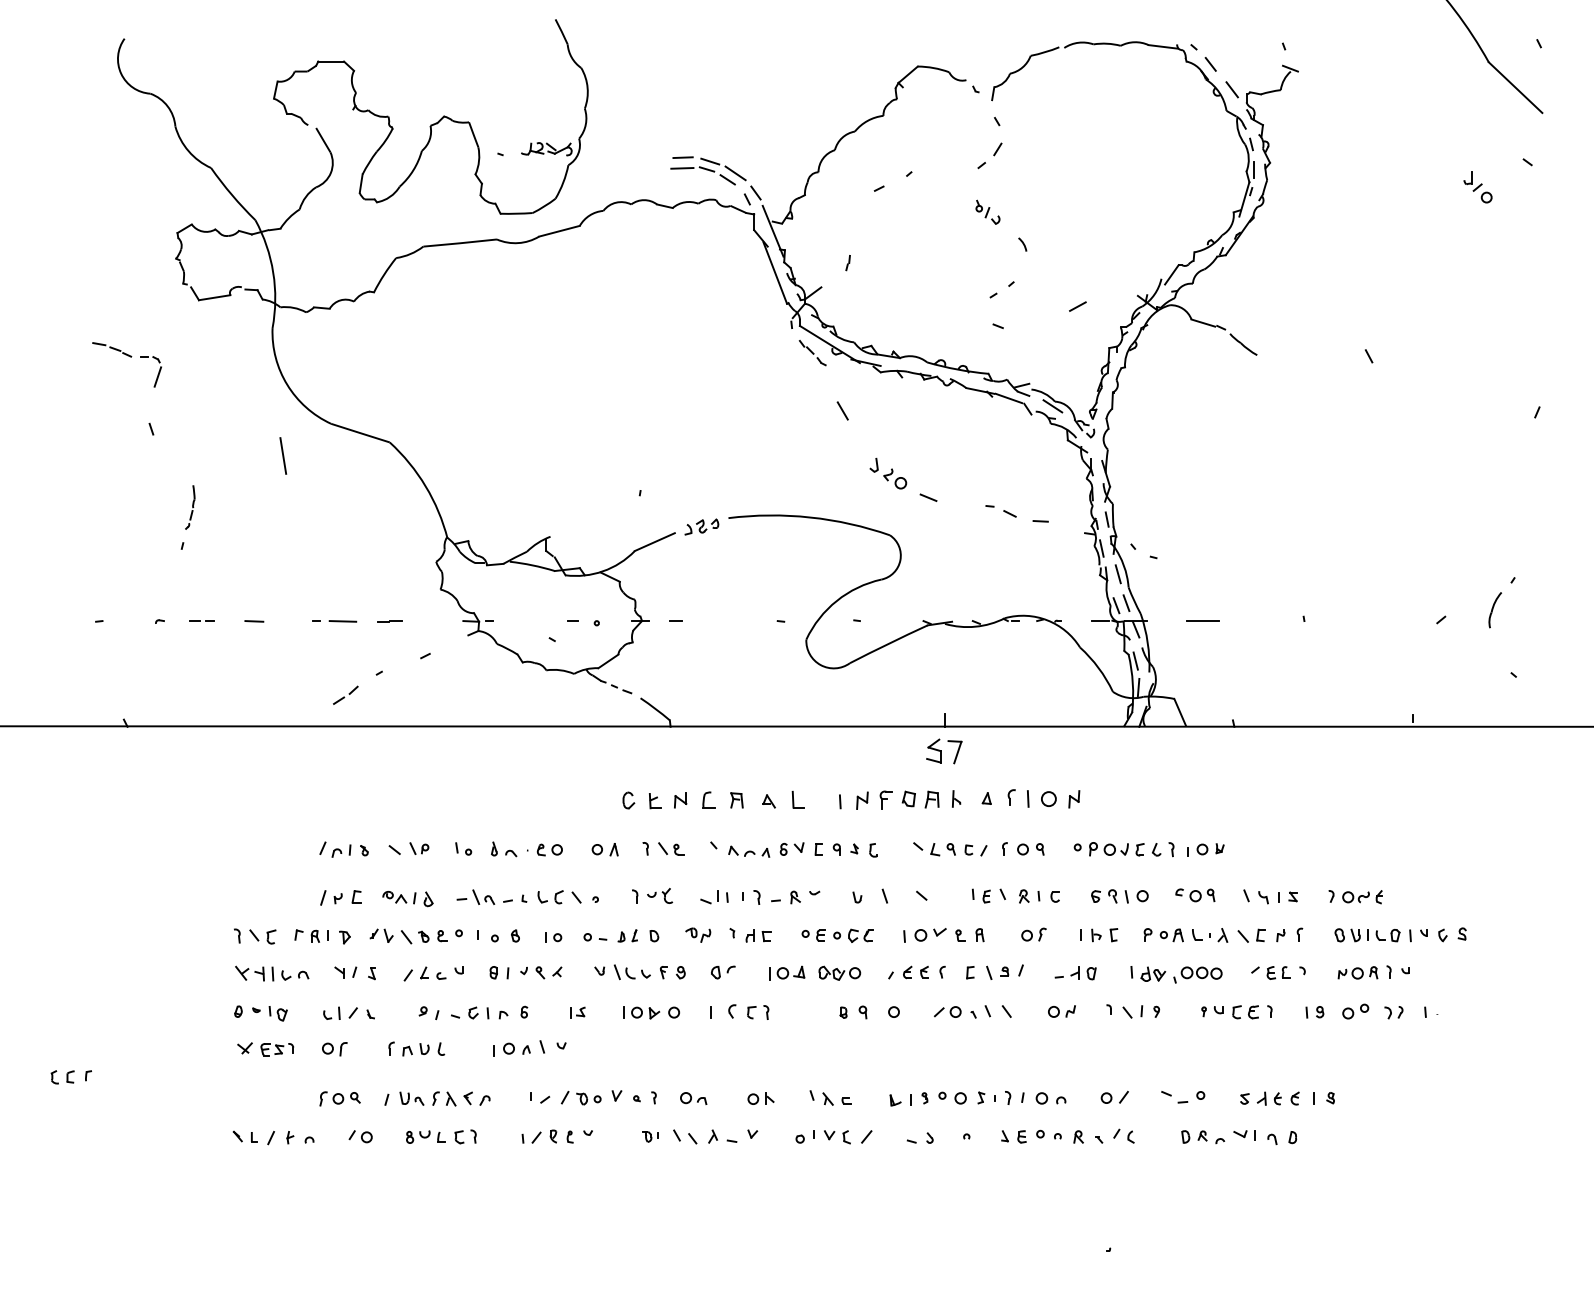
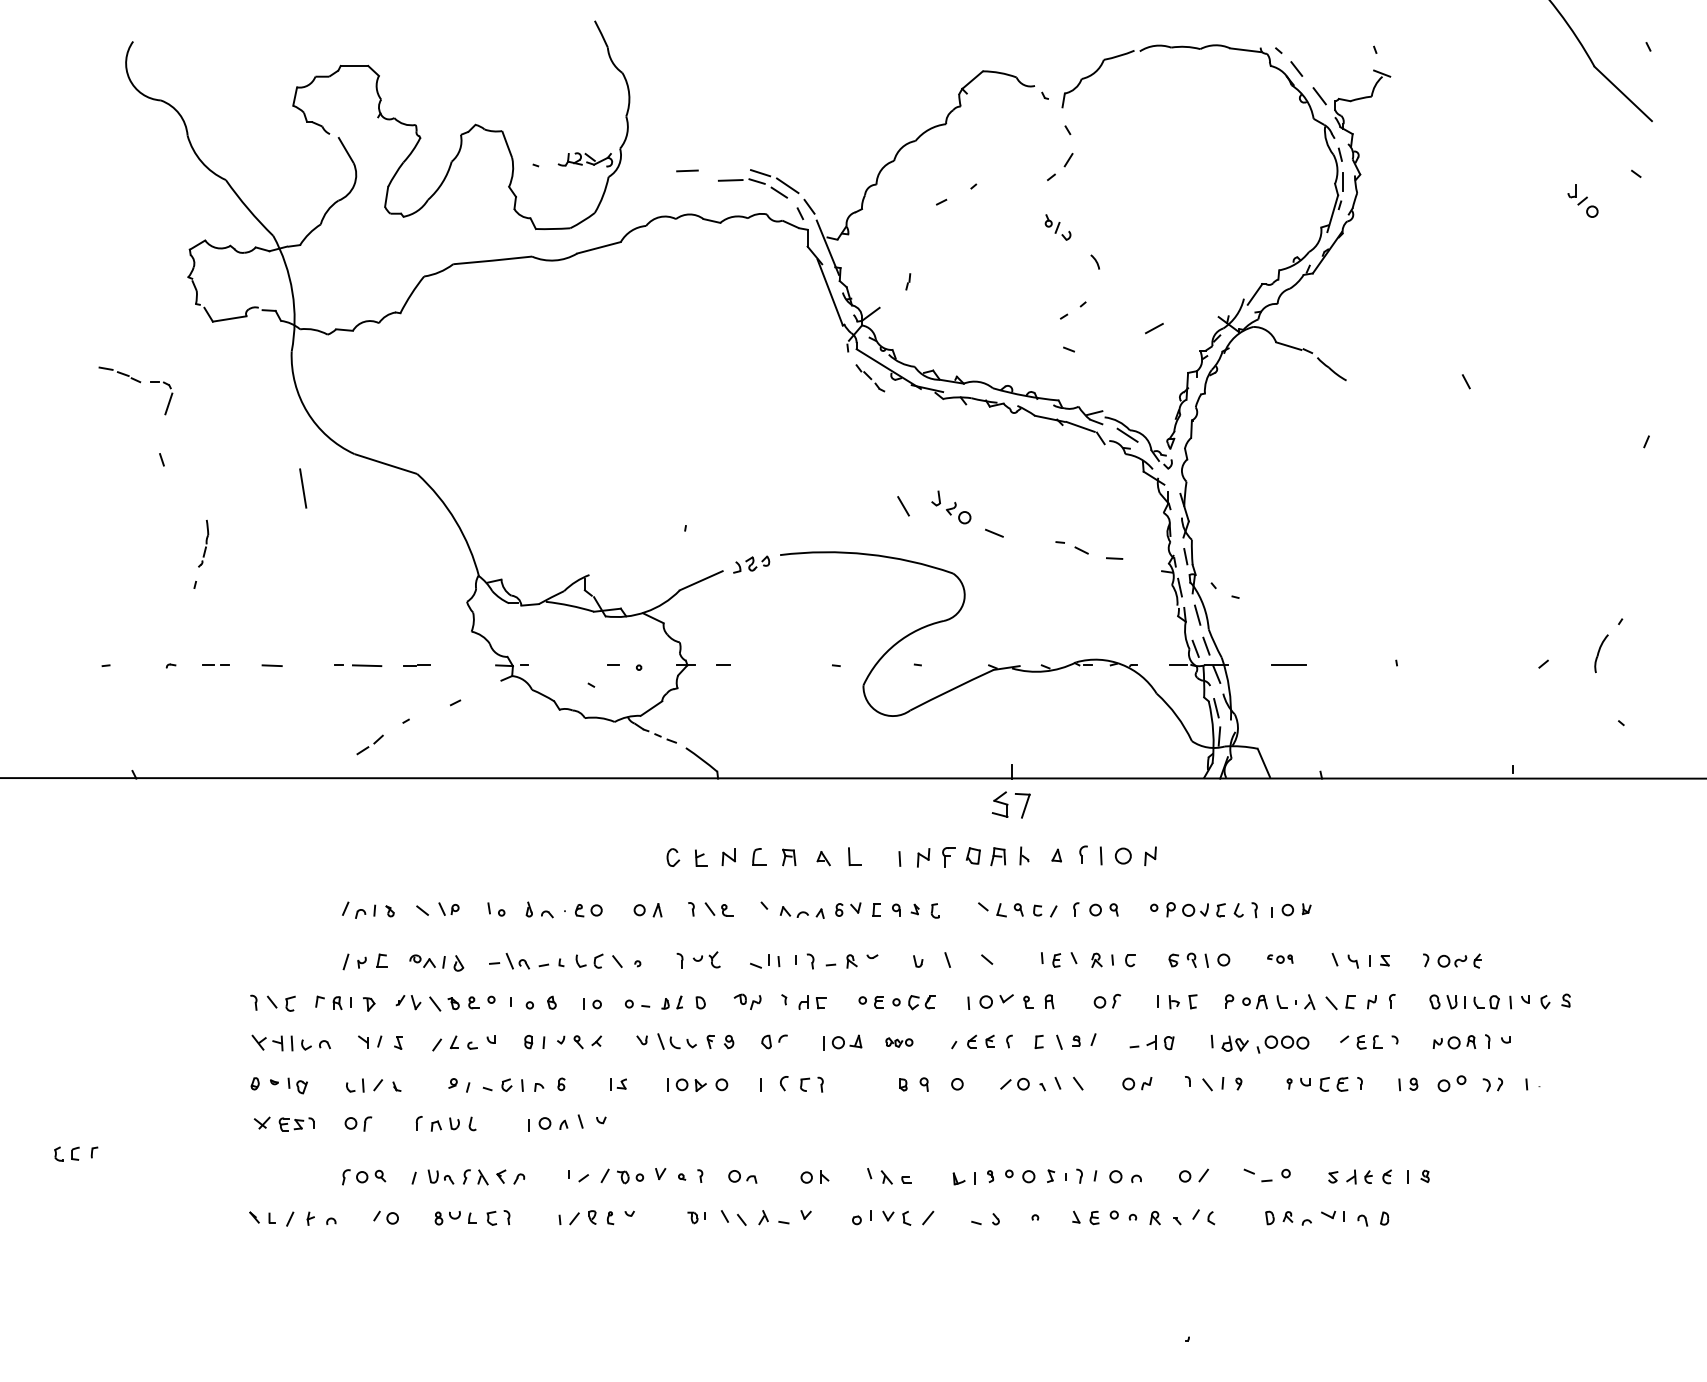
line: (683, 157) -> (687, 170), moved
line: (842, 411) -> (903, 506), moved
part: (1195, 894) -> (1280, 958), size x0.6
part: (839, 973) -> (899, 1042), size x0.6

